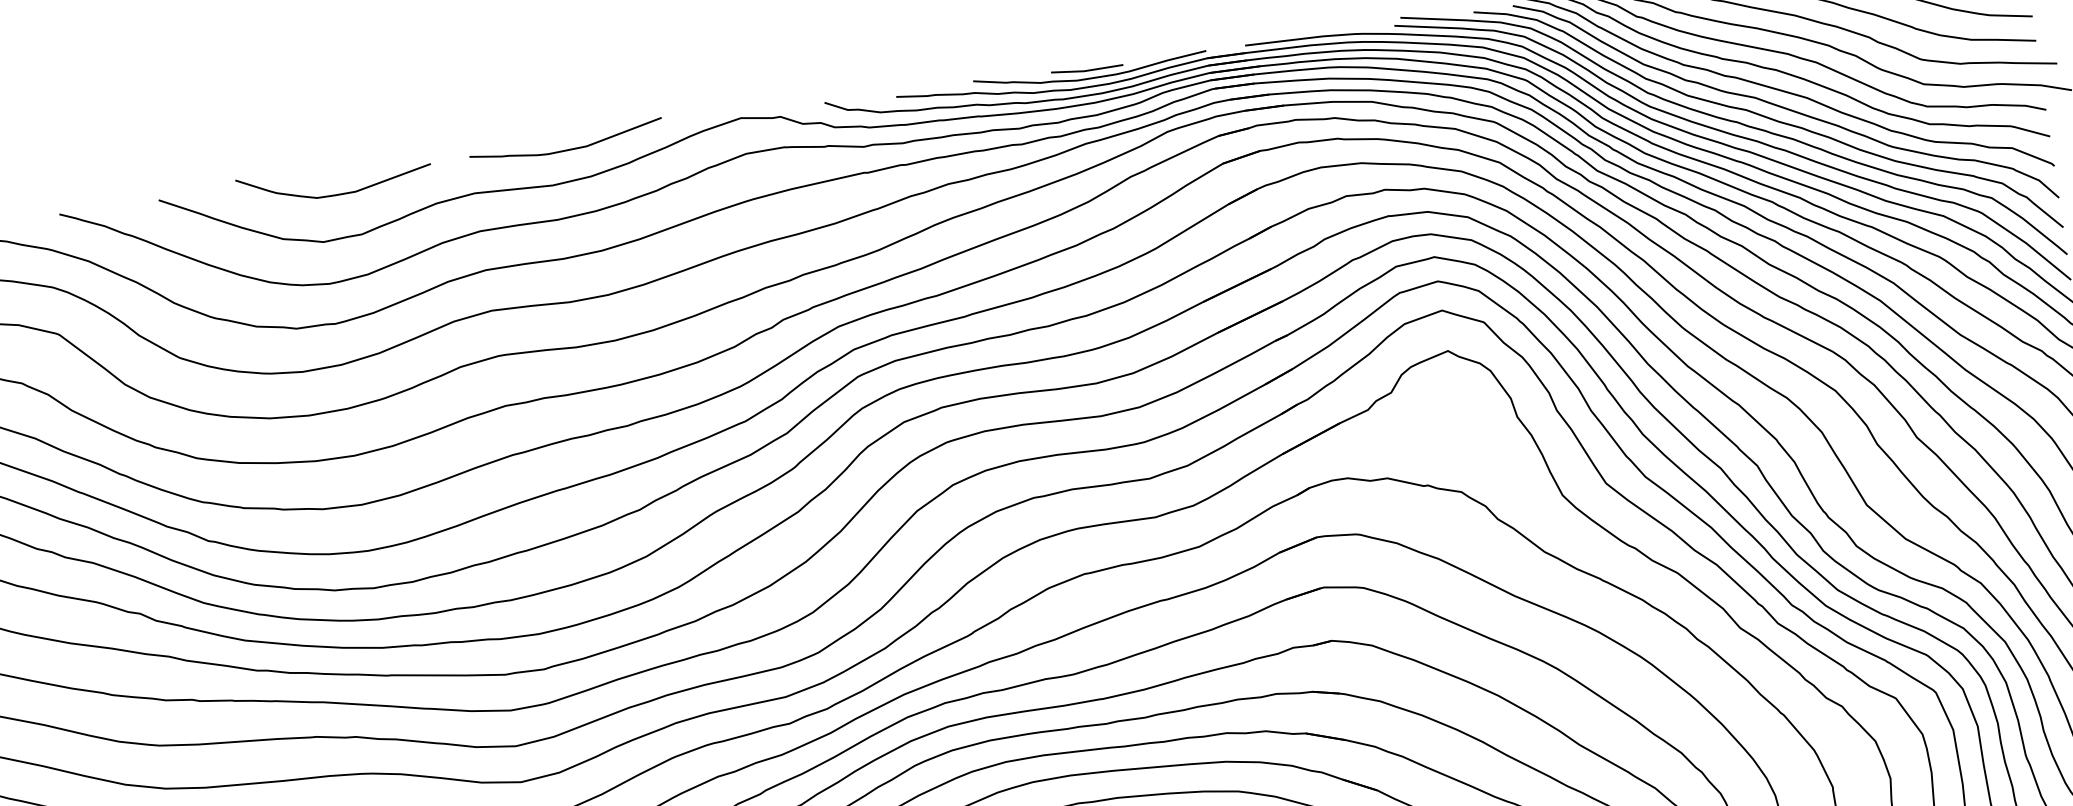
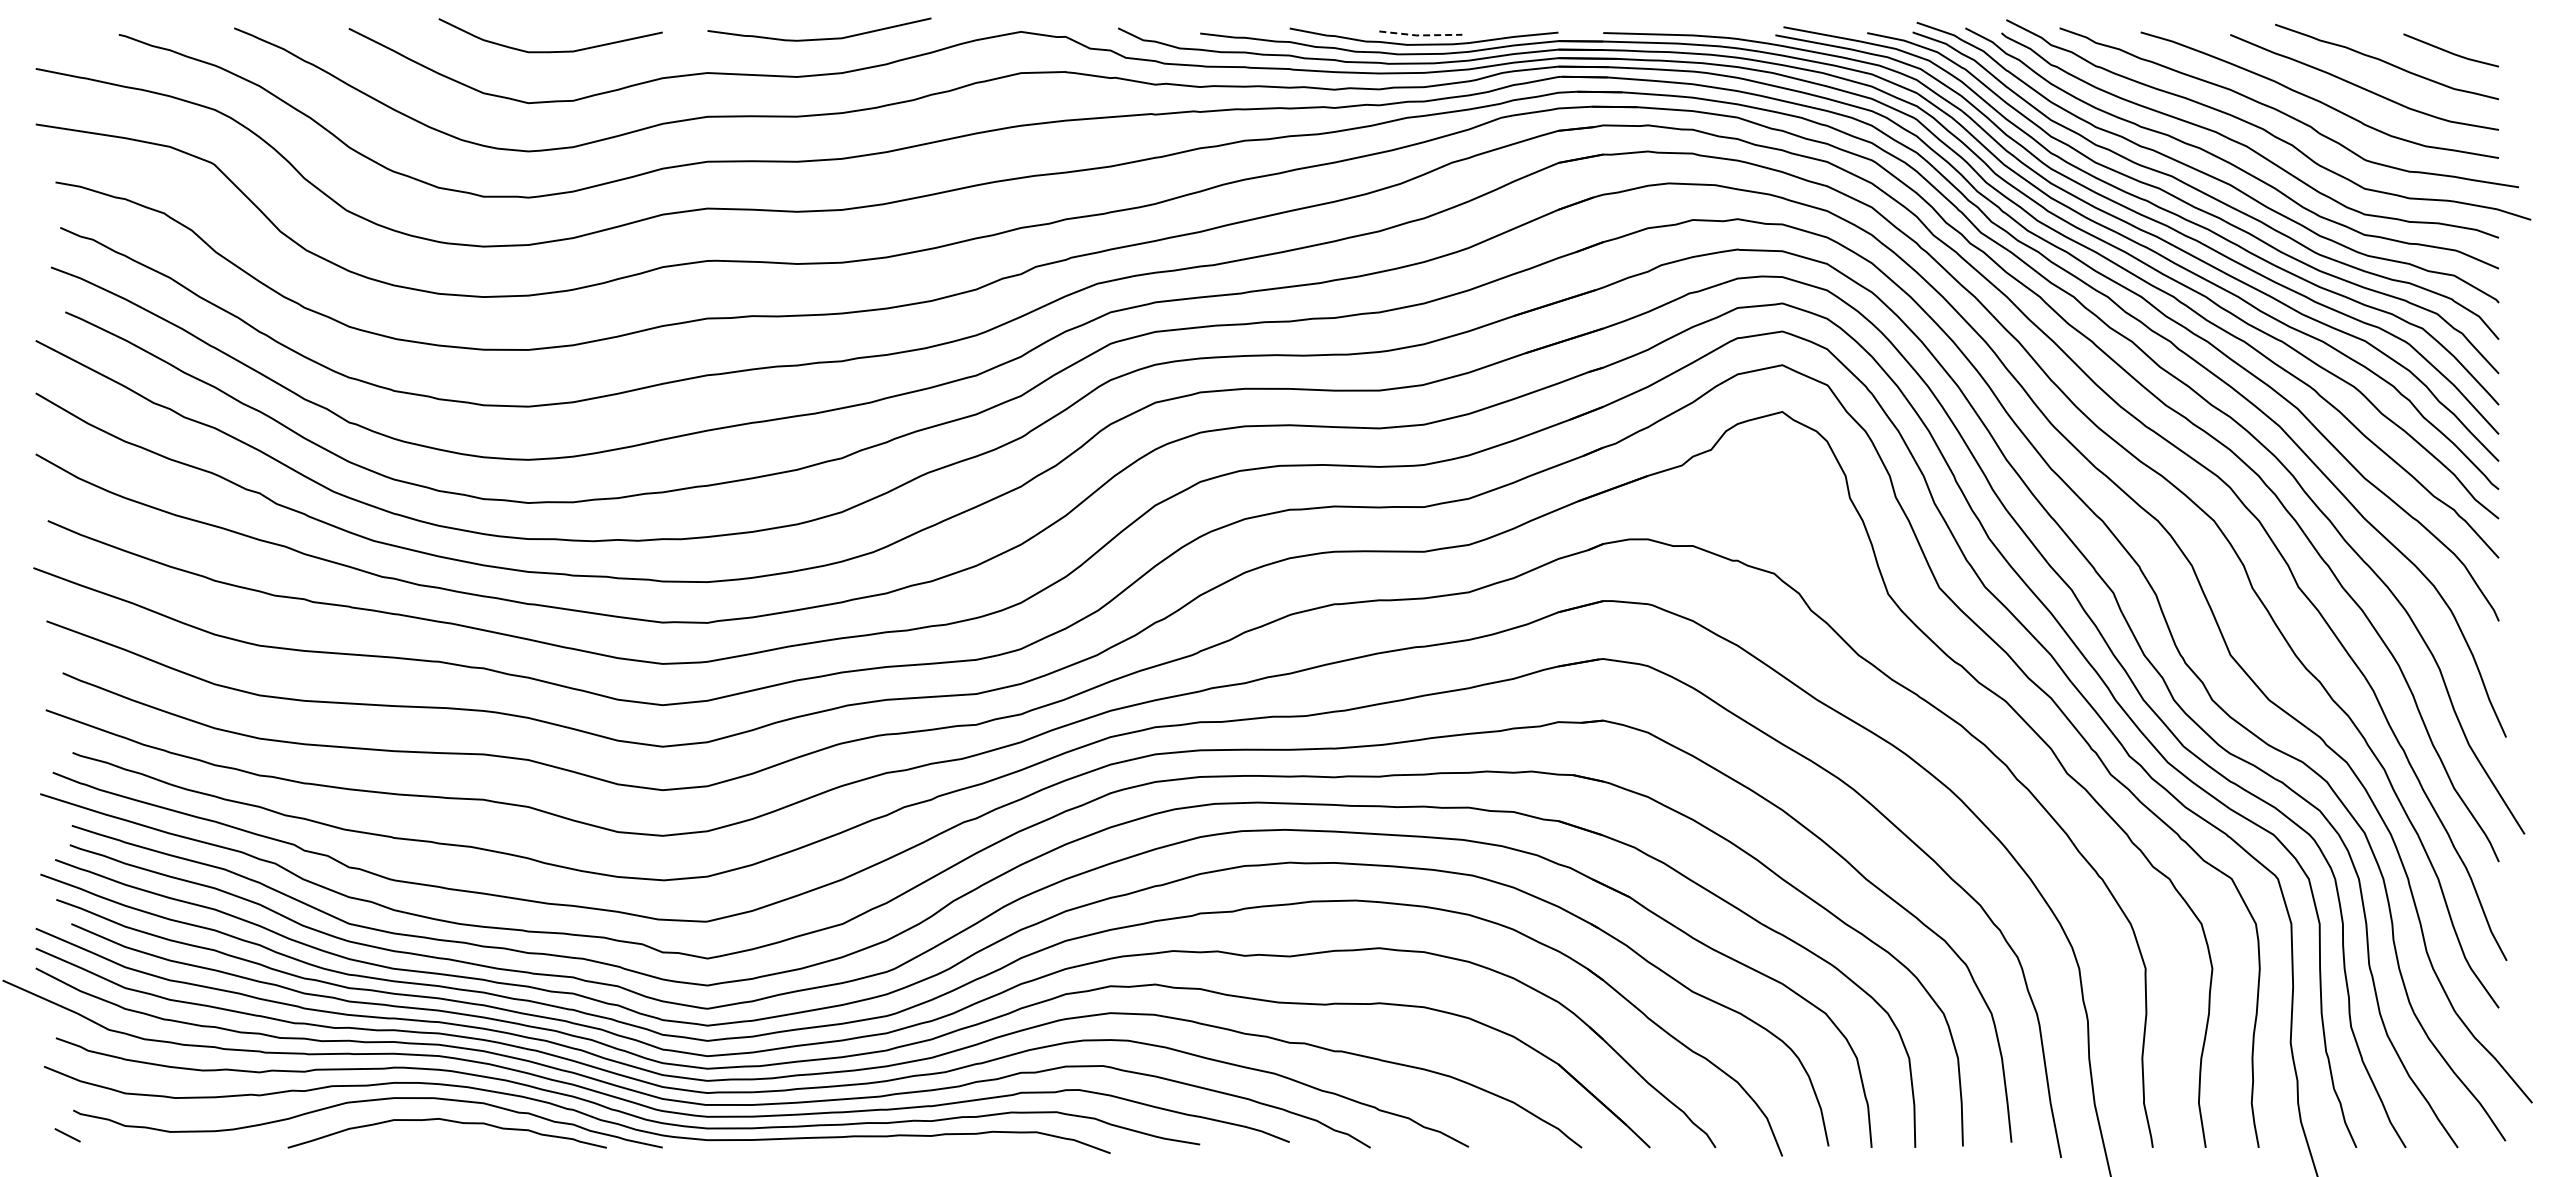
line: (1087, 70) -> (1420, 35), solid -> dashed

